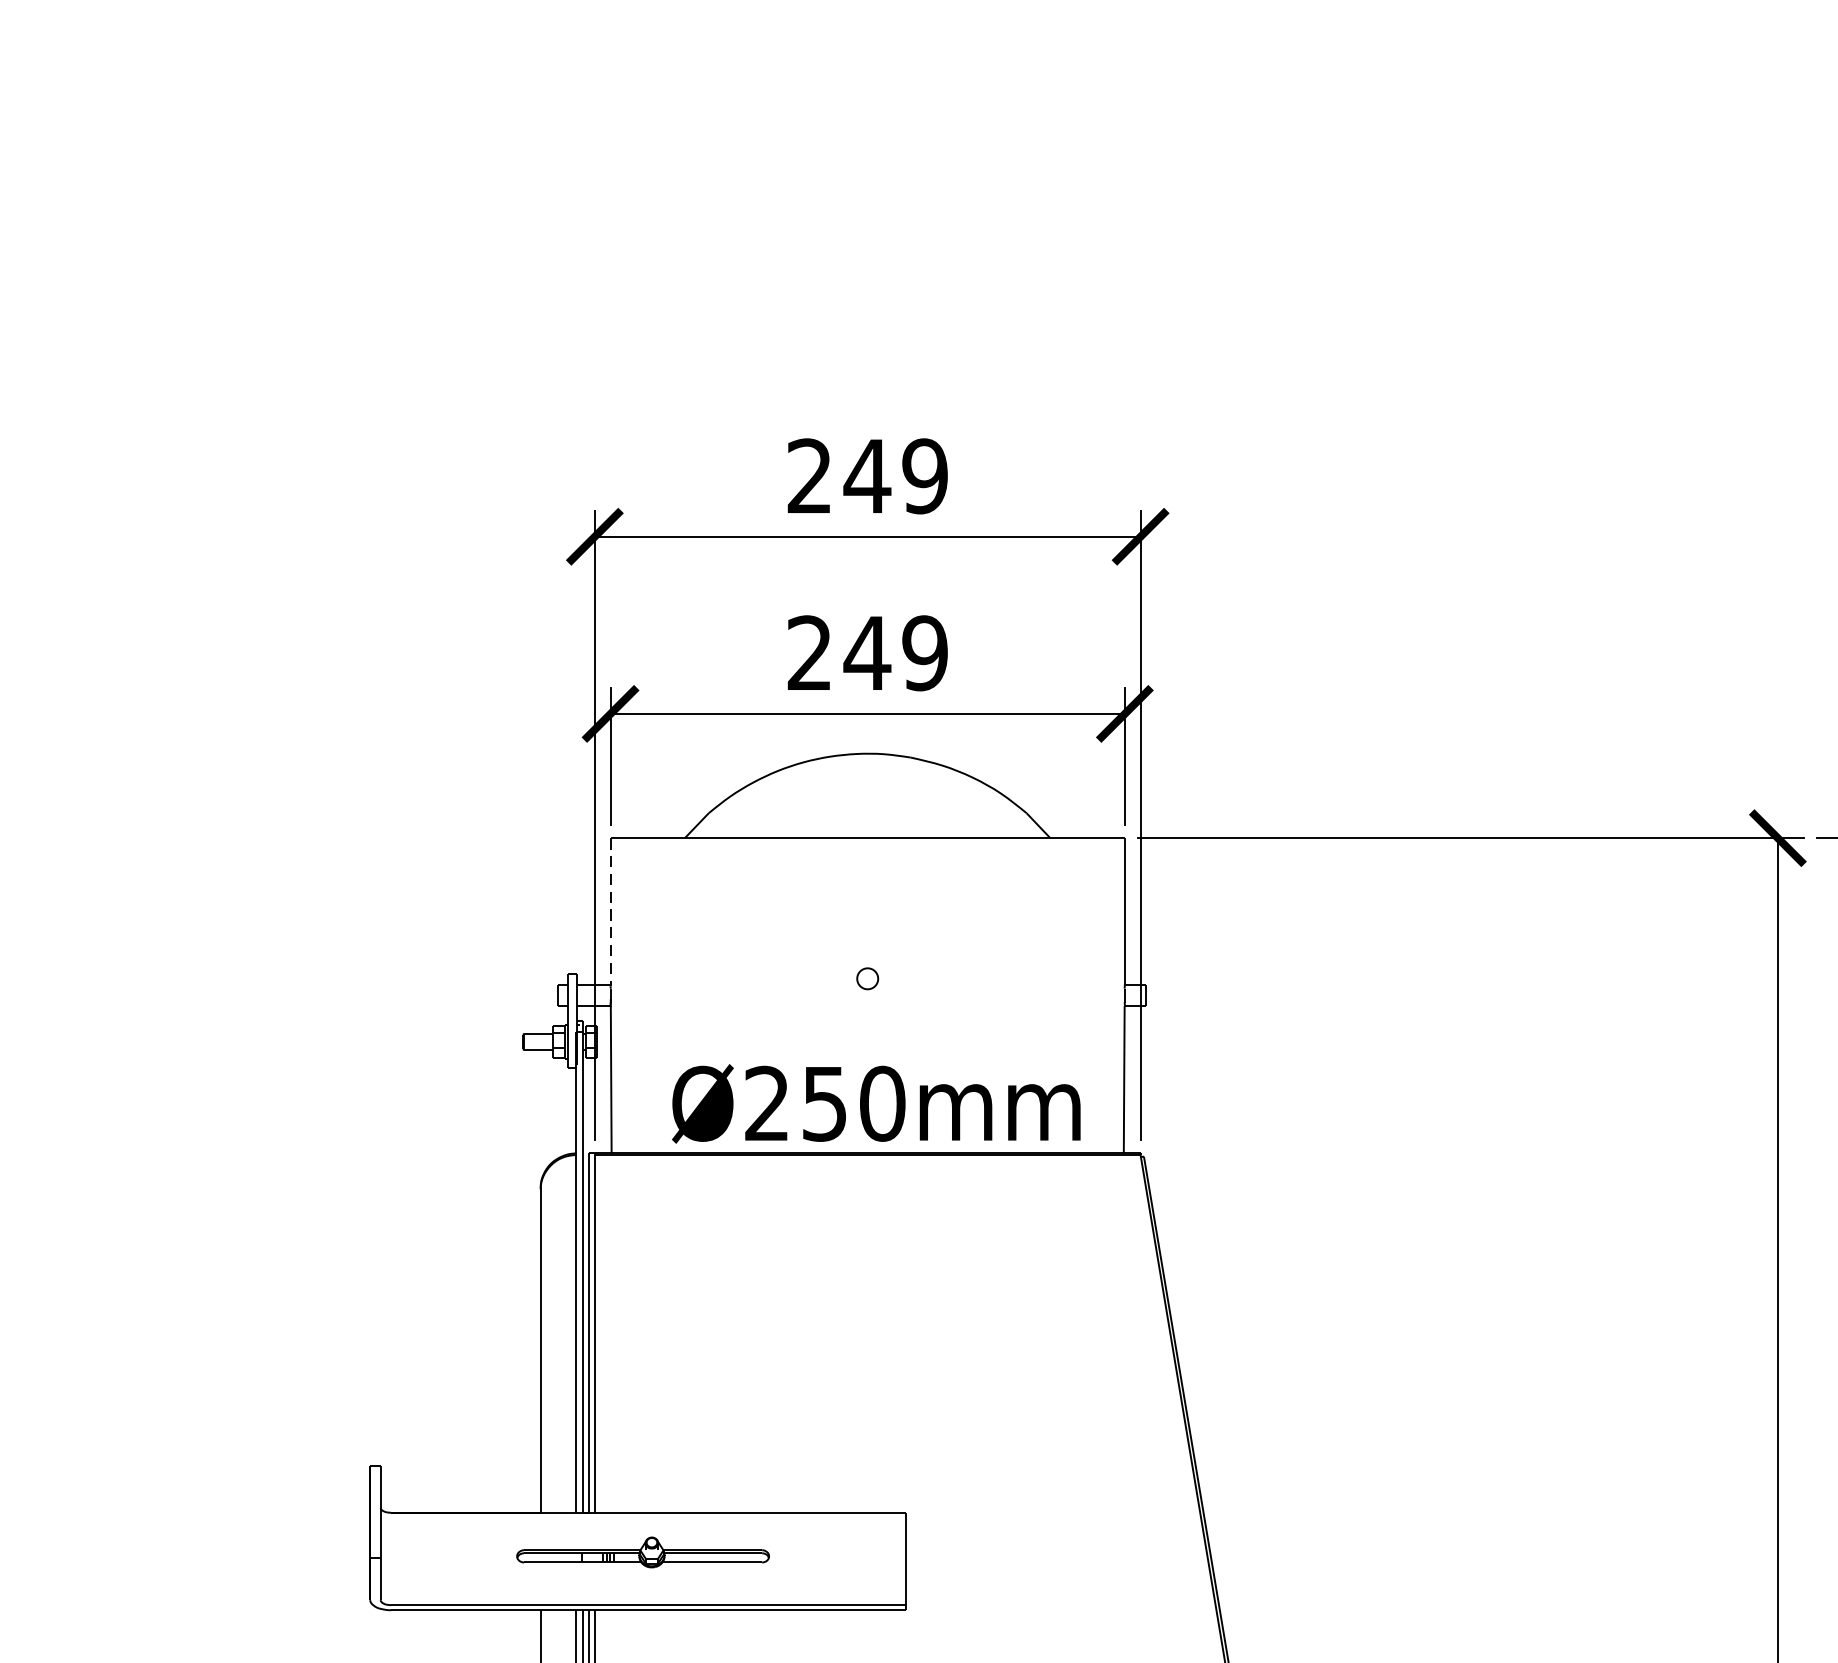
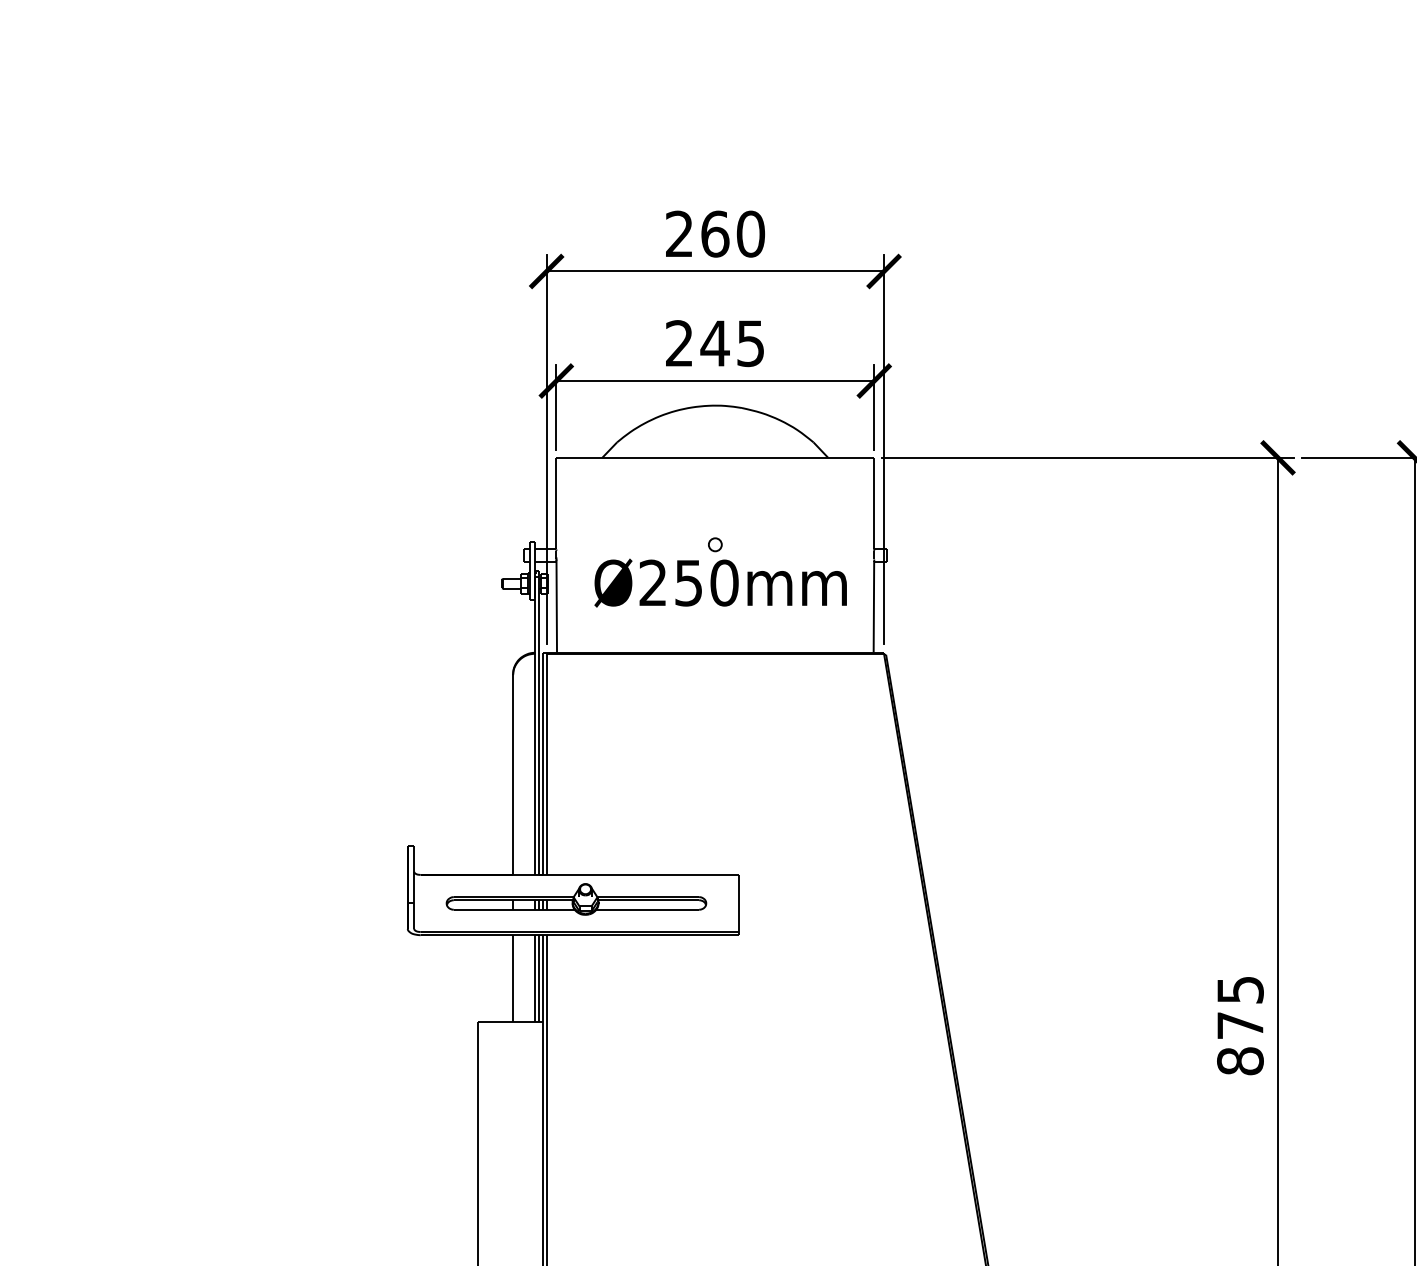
text: (895, 475) -> (732, 233), 249 -> 260
text: (924, 653) -> (750, 343), 249 -> 245
line: (610, 912) -> (556, 503), dashed -> solid
text: (876, 1102) -> (720, 582), moved
part: (643, 1552) -> (576, 899), size x1.67

